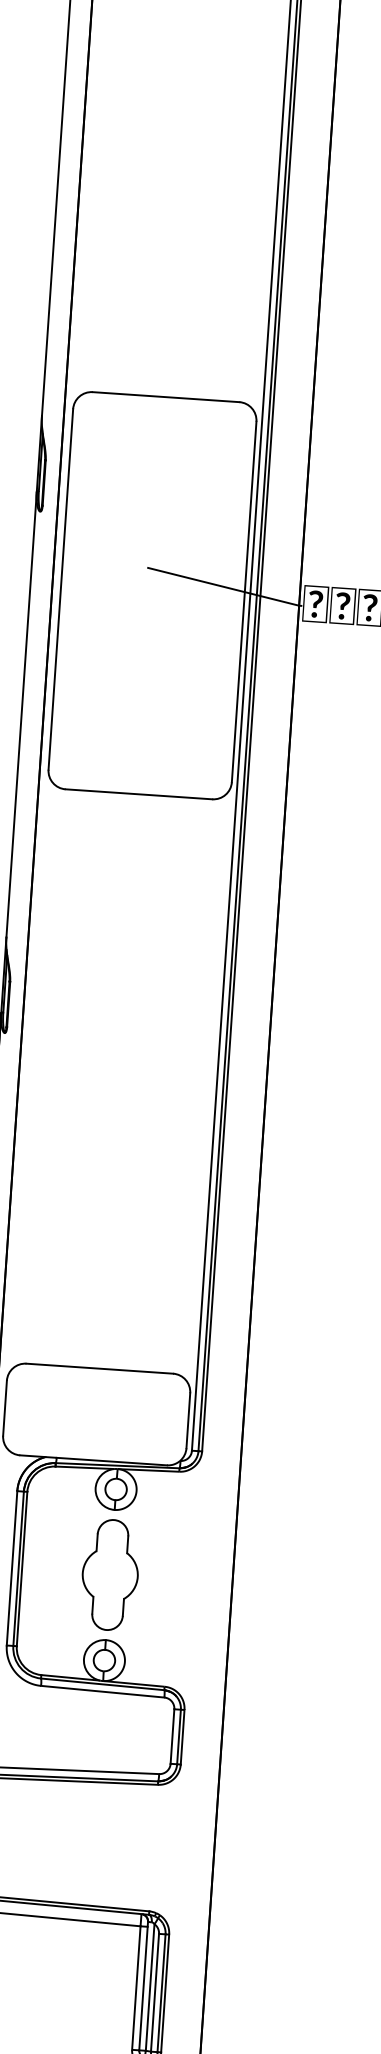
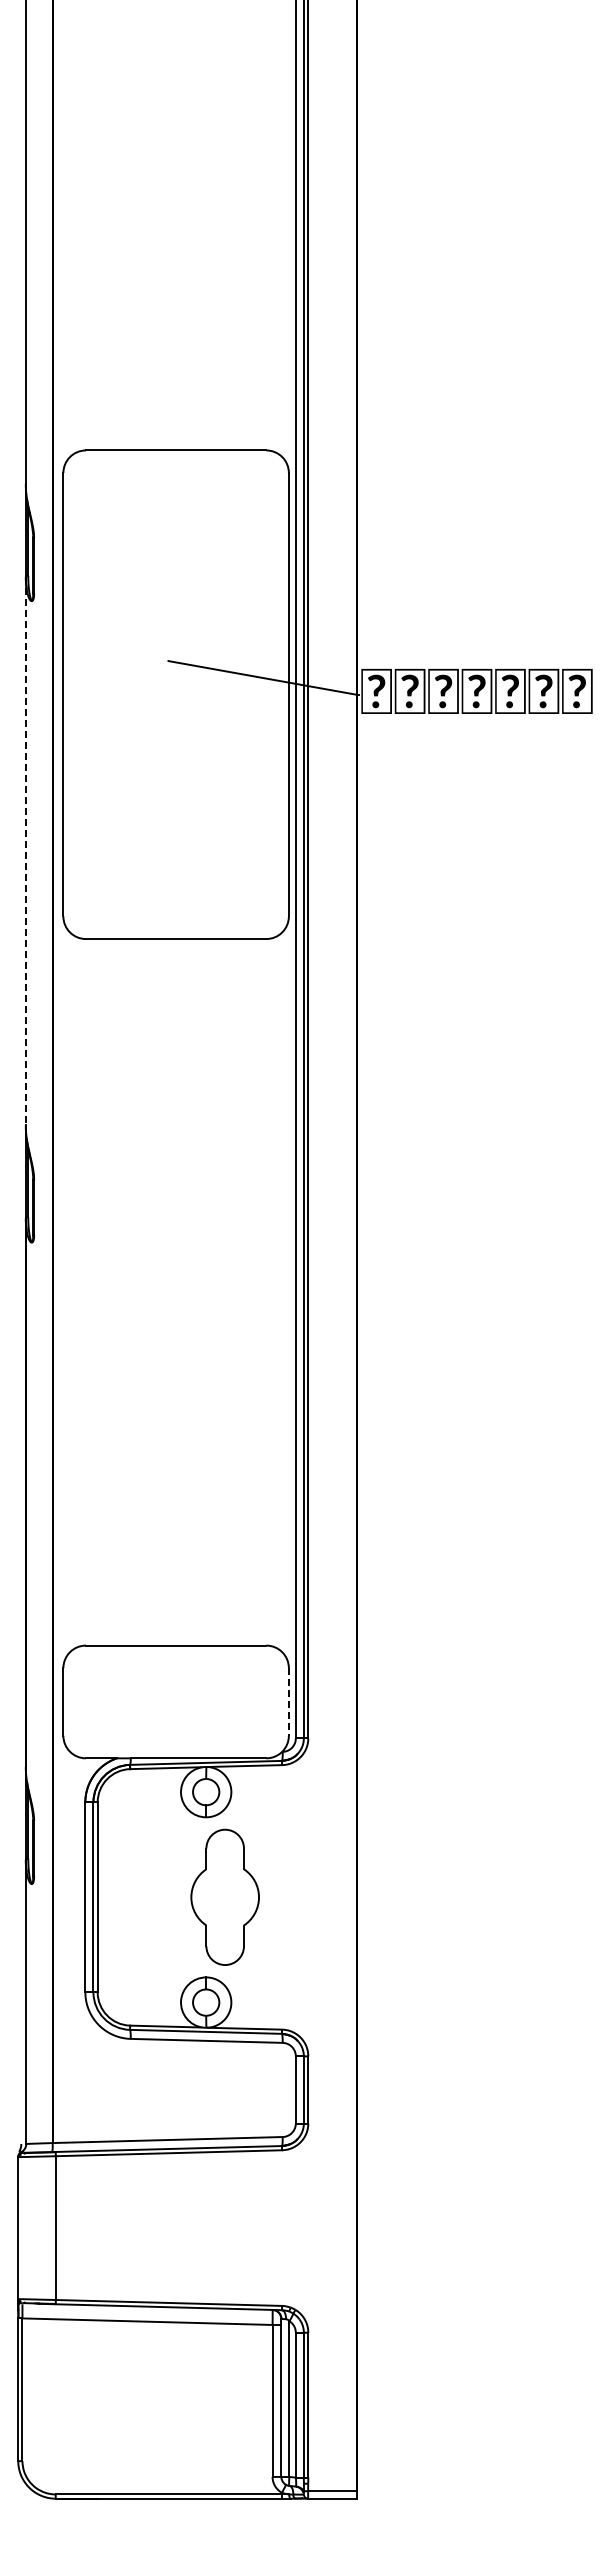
line: (21, 714) -> (25, 851), solid -> dashed
line: (188, 1420) -> (288, 1701), solid -> dashed
part: (109, 1574) -> (224, 1896), moved

